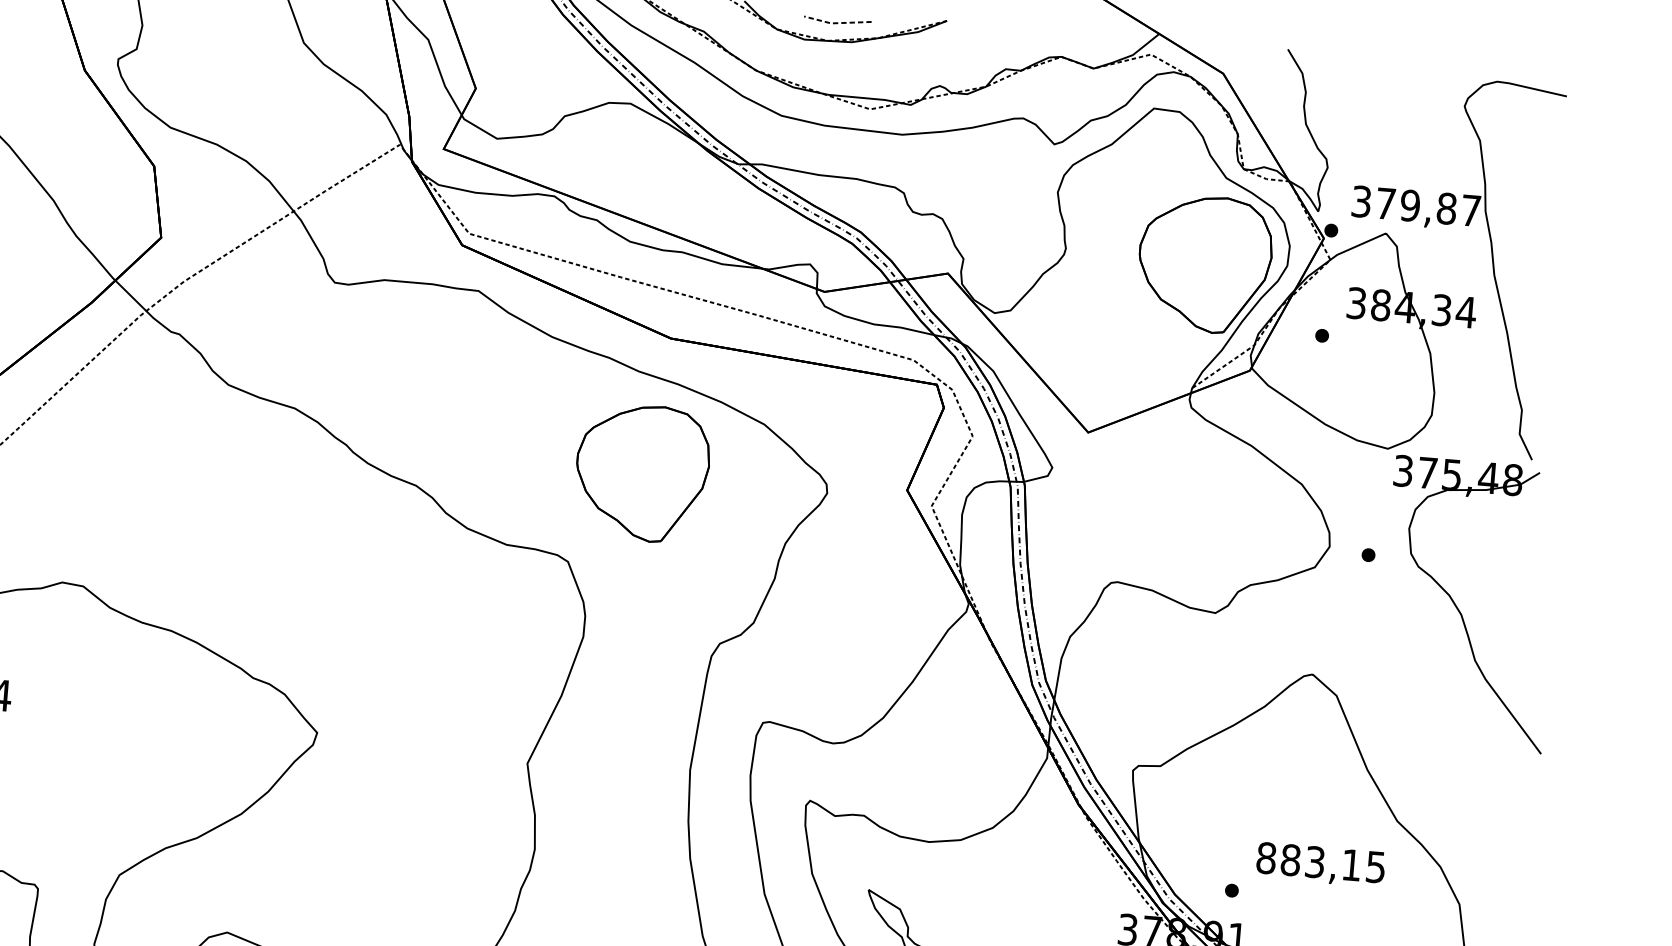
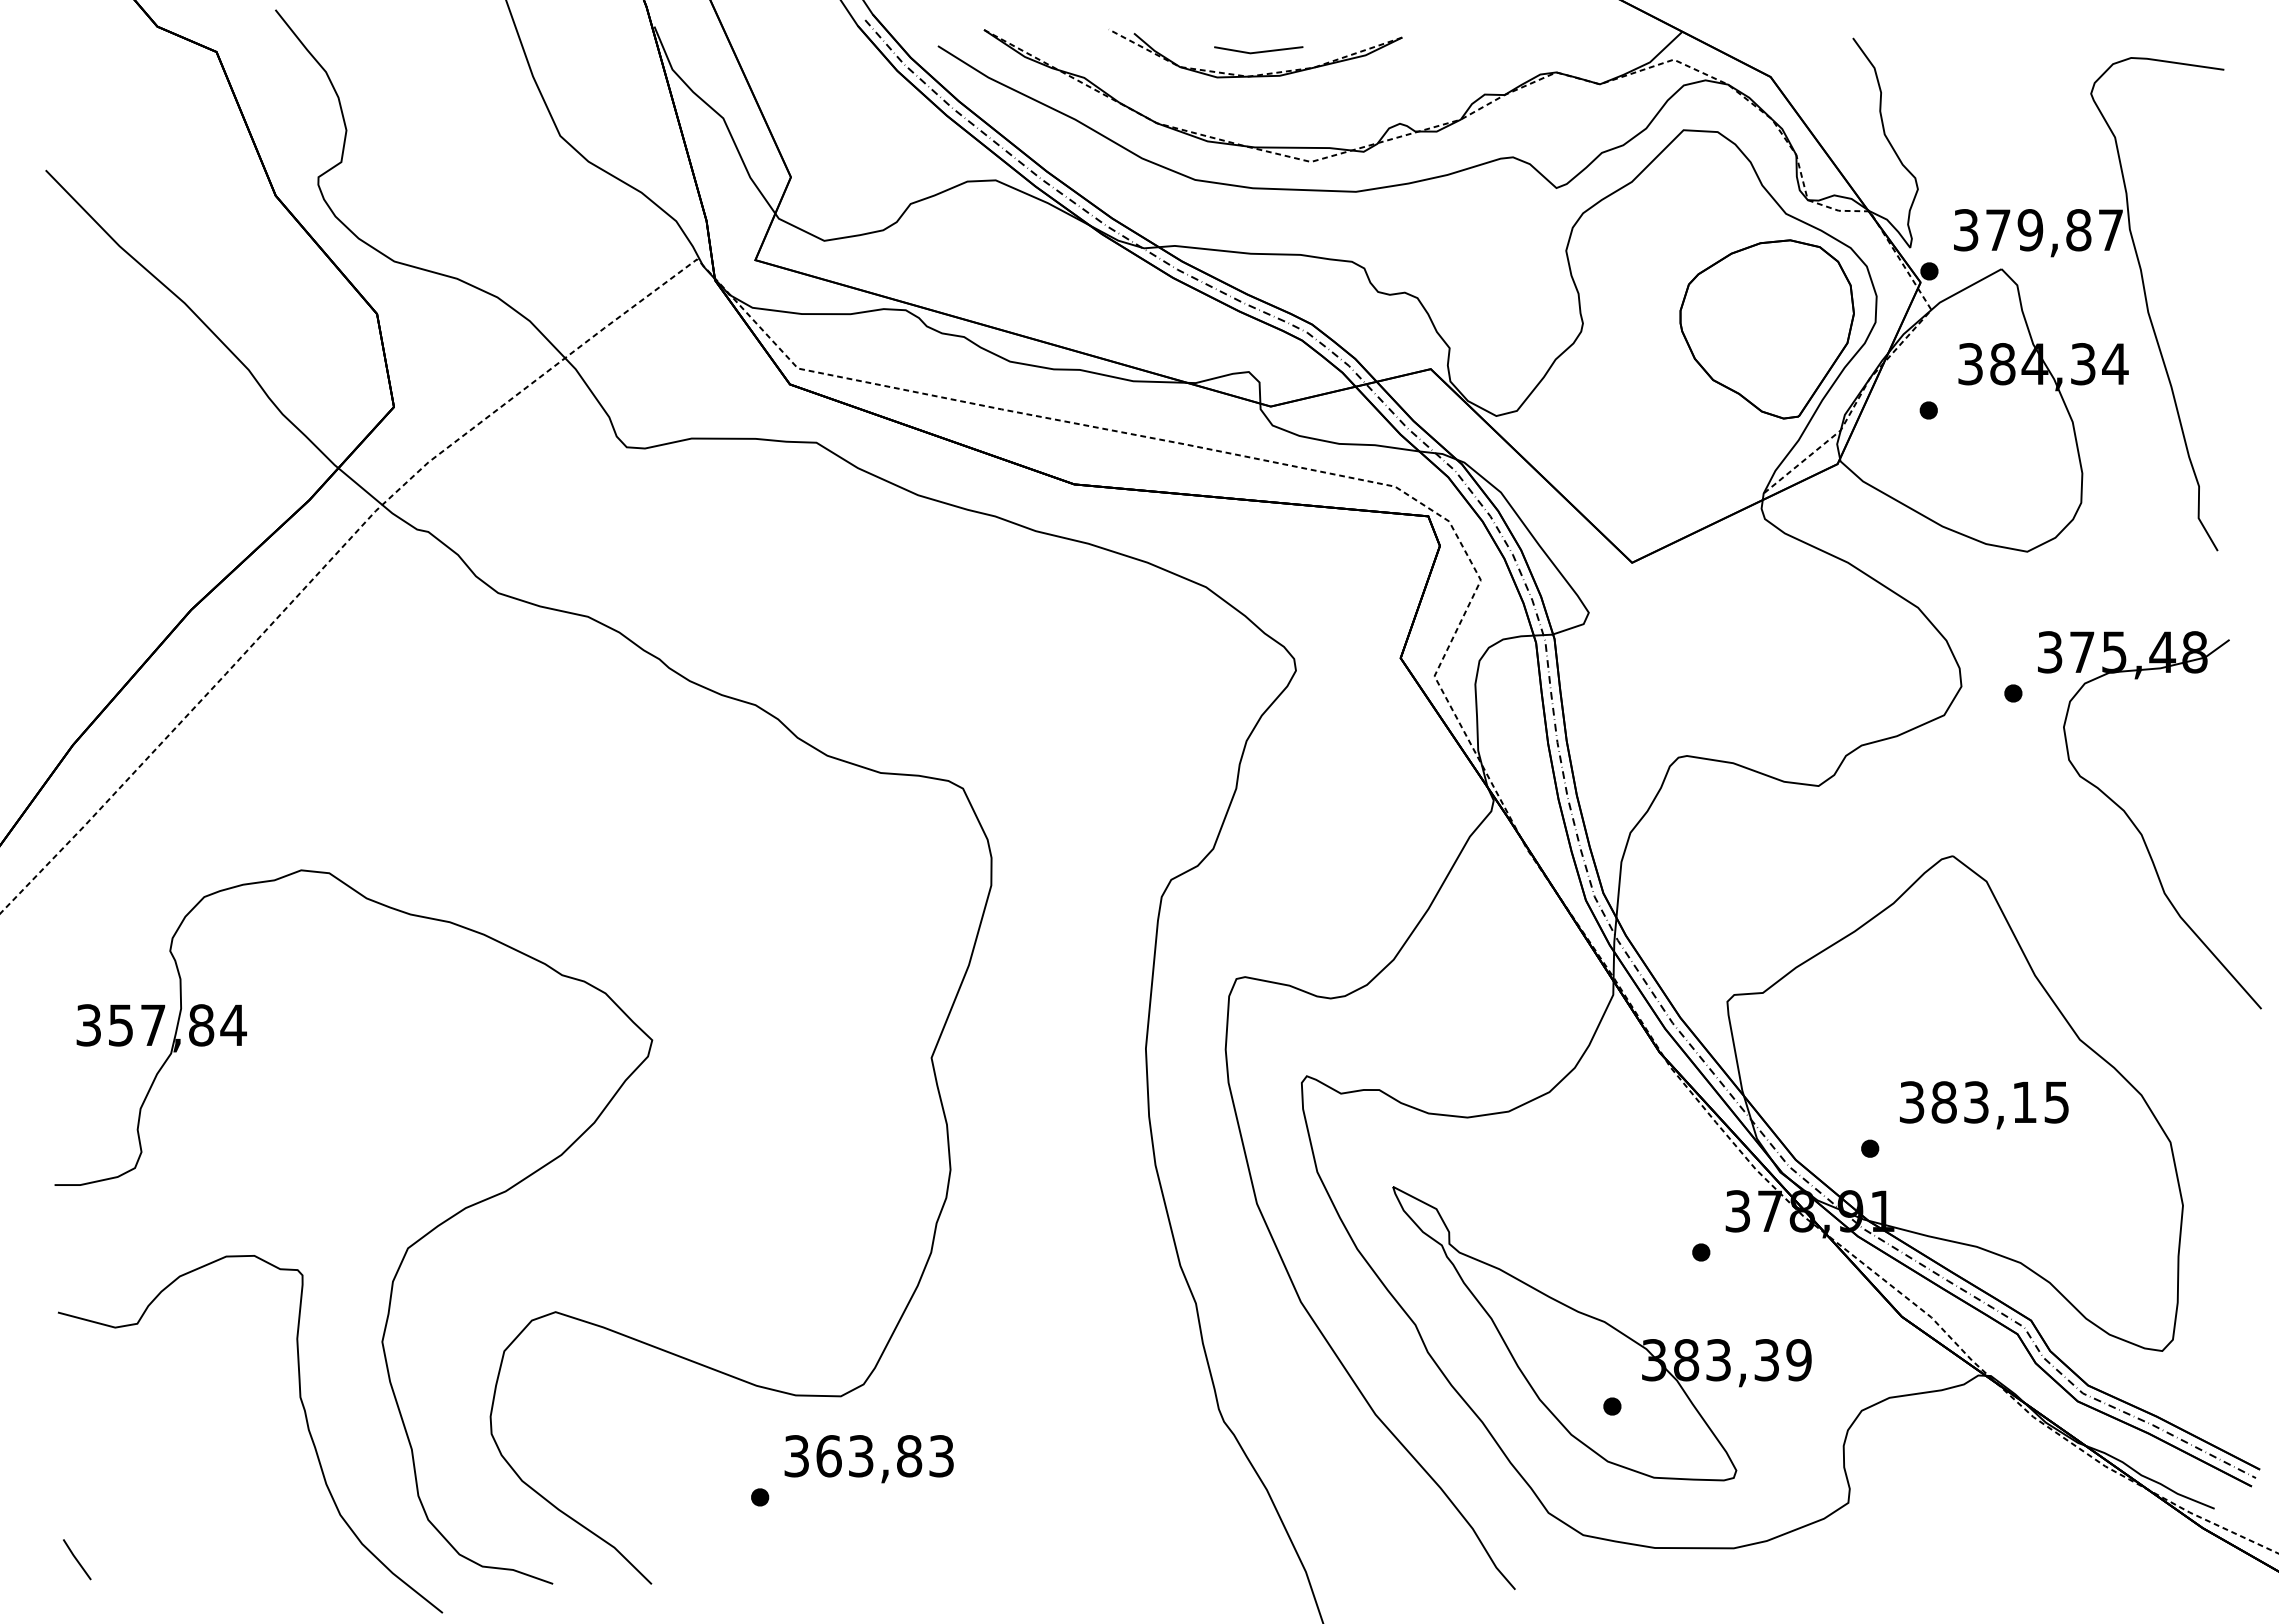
line: (837, 23) -> (1258, 52), dashed -> solid
part: (641, 473) -> (1050, 664), removed
part: (1459, 609) -> (2138, 828), moved
text: (1266, 858) -> (1911, 1102), 883,15 -> 383,15

